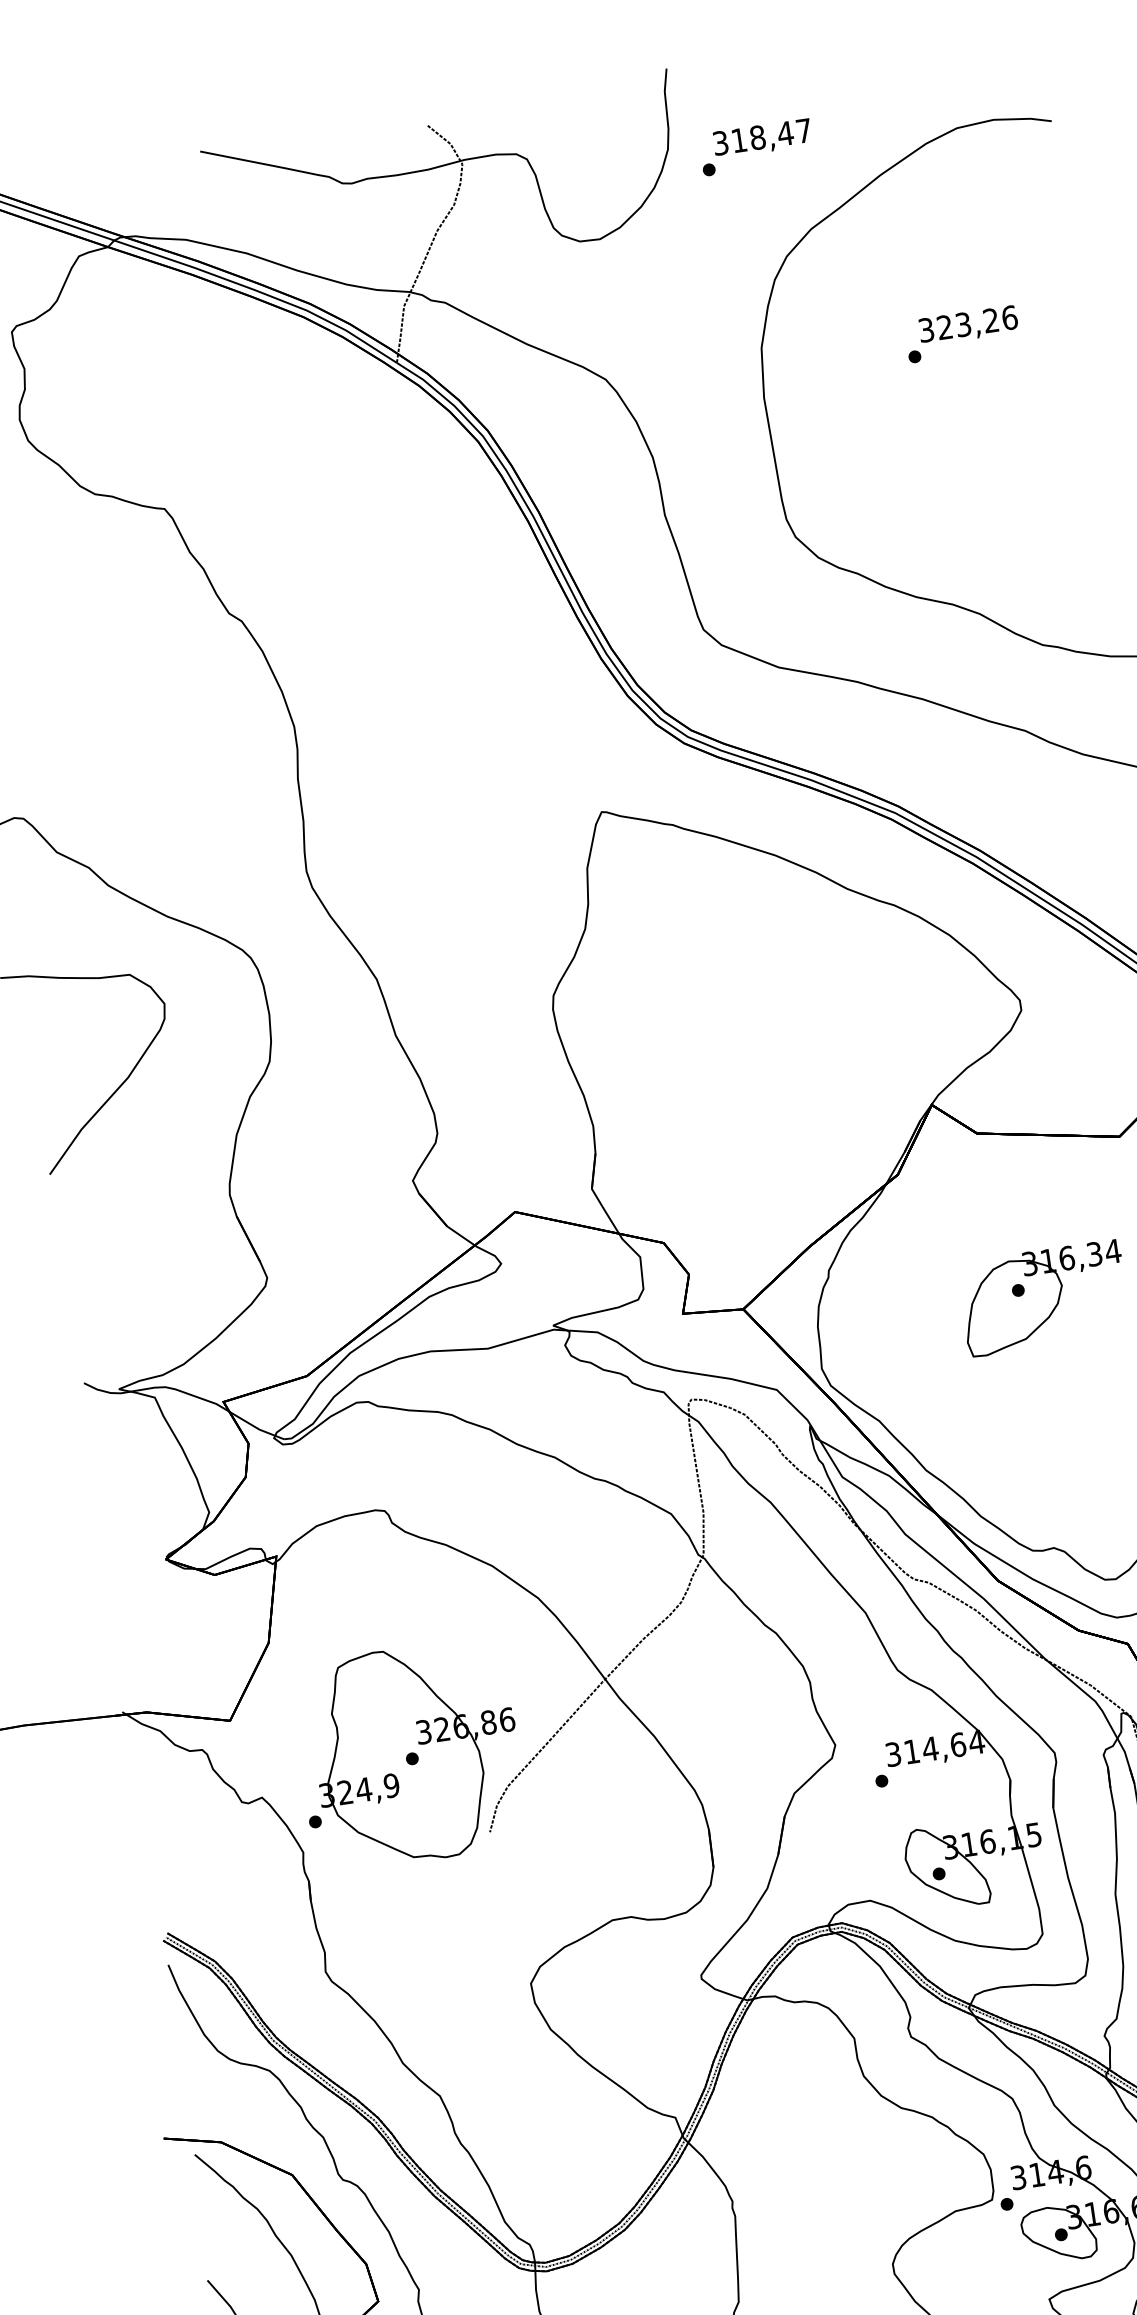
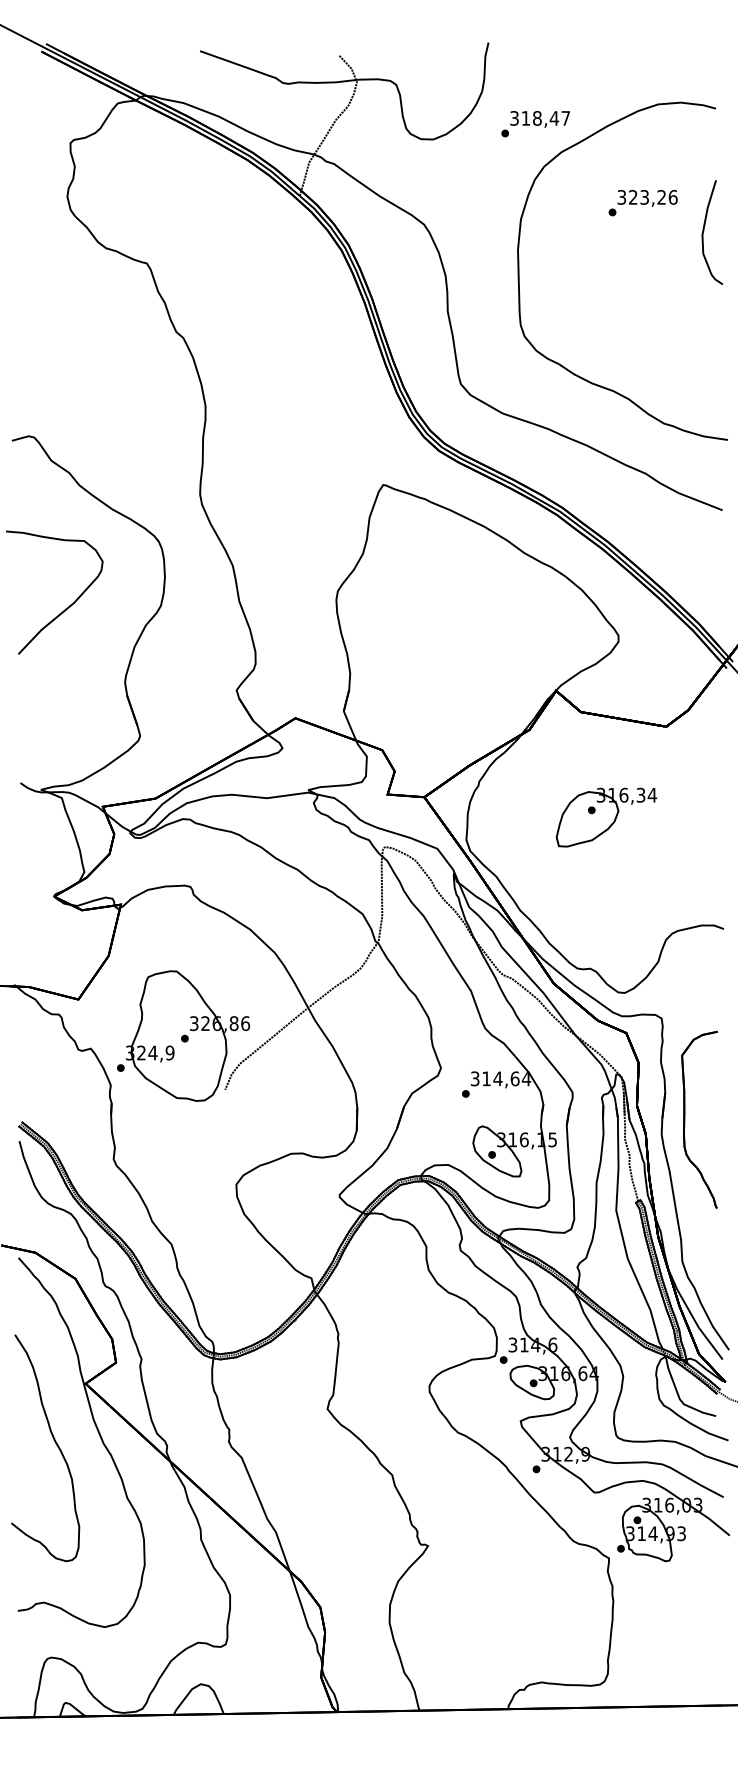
text: (756, 148) -> (535, 124), moved
curve: (1062, 323) -> (704, 231), added
text: (961, 335) -> (642, 203), moved

